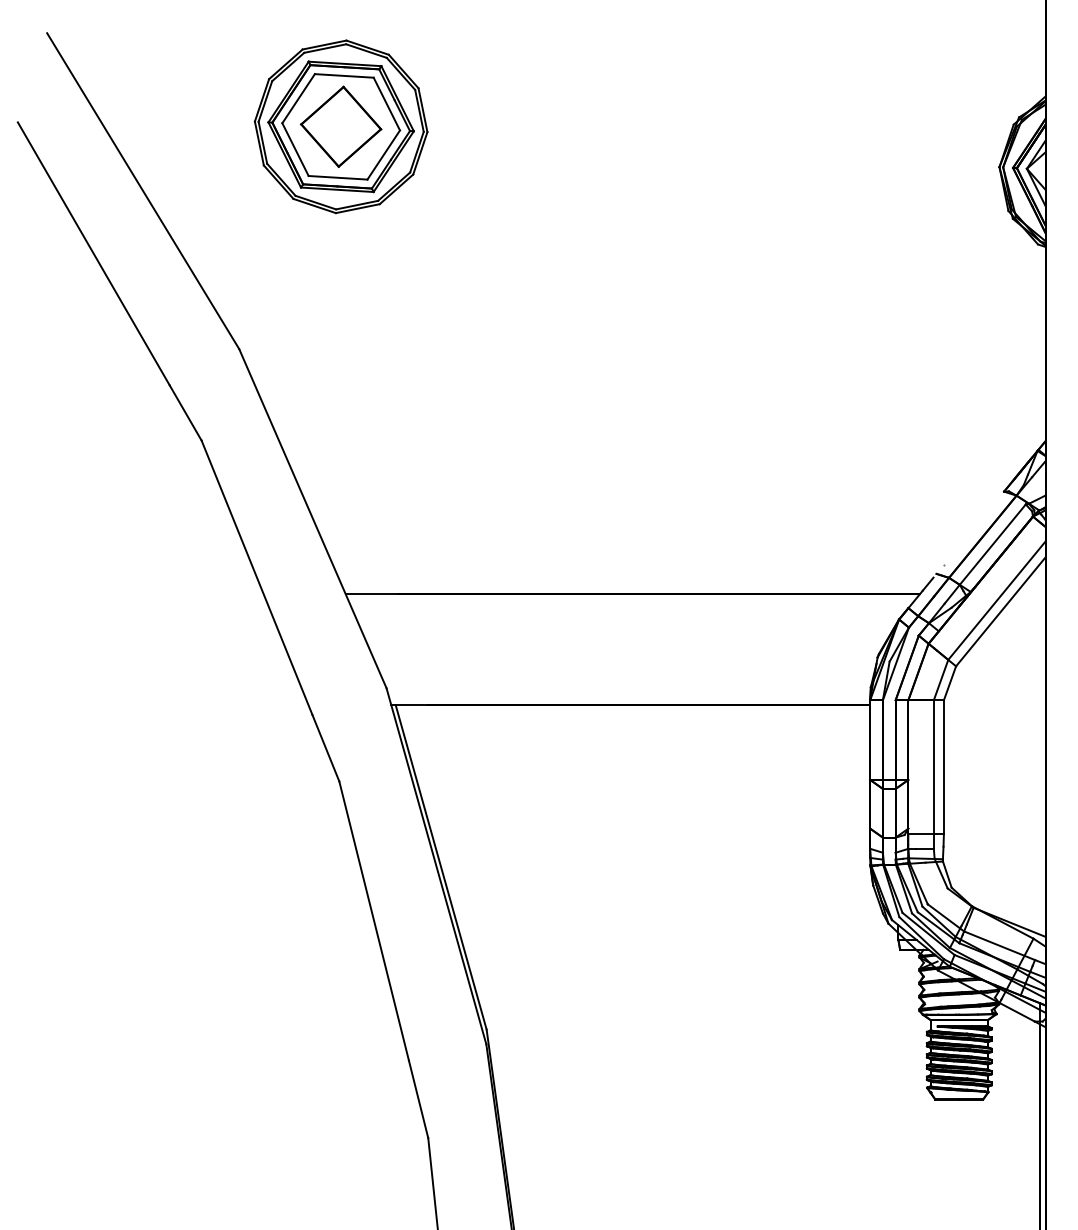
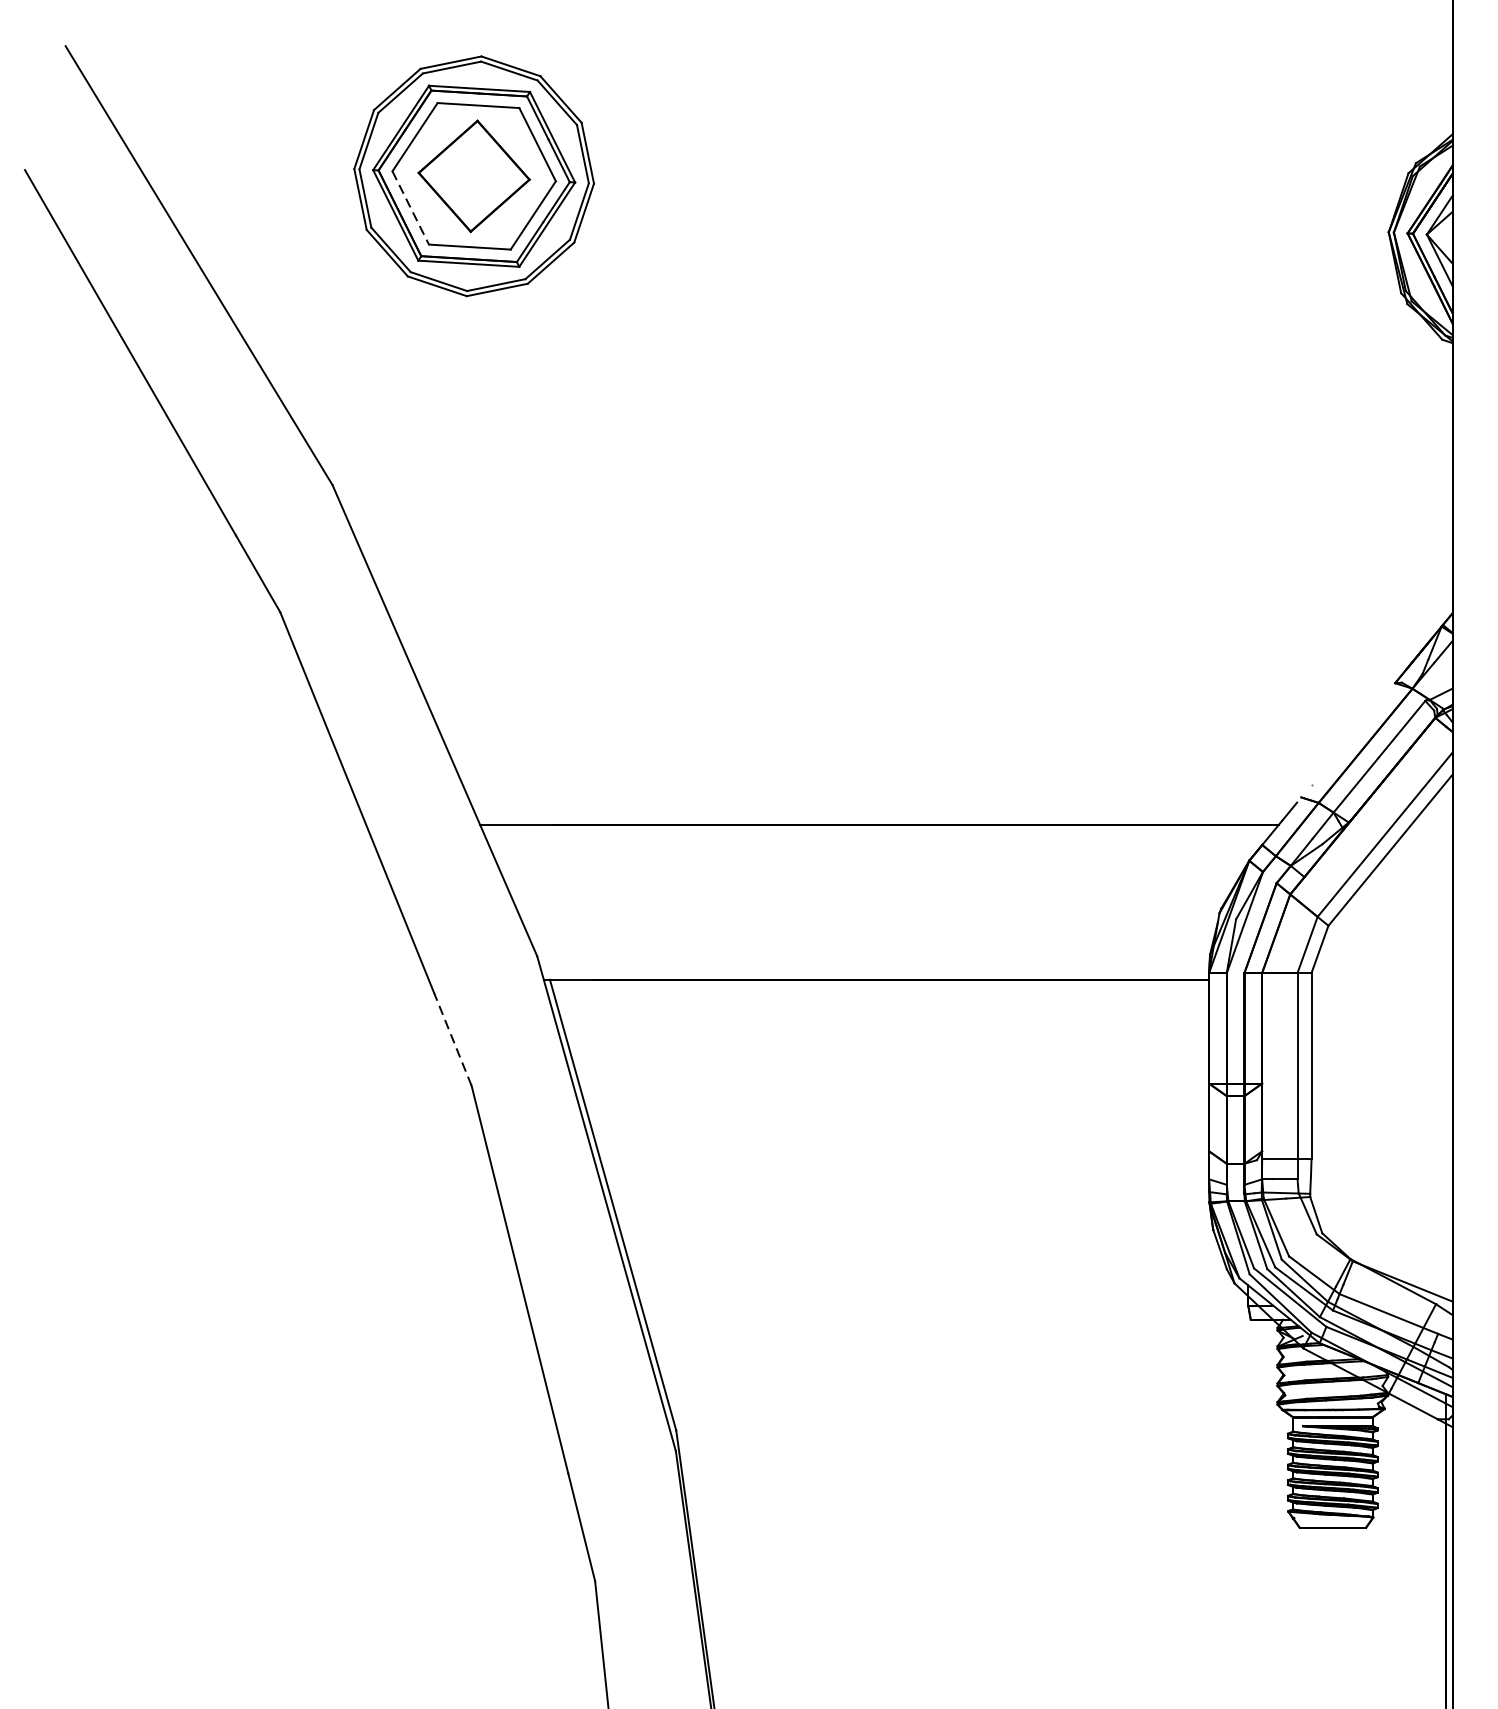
line: (295, 150) -> (410, 209), solid -> dashed
line: (325, 748) -> (452, 1039), solid -> dashed

